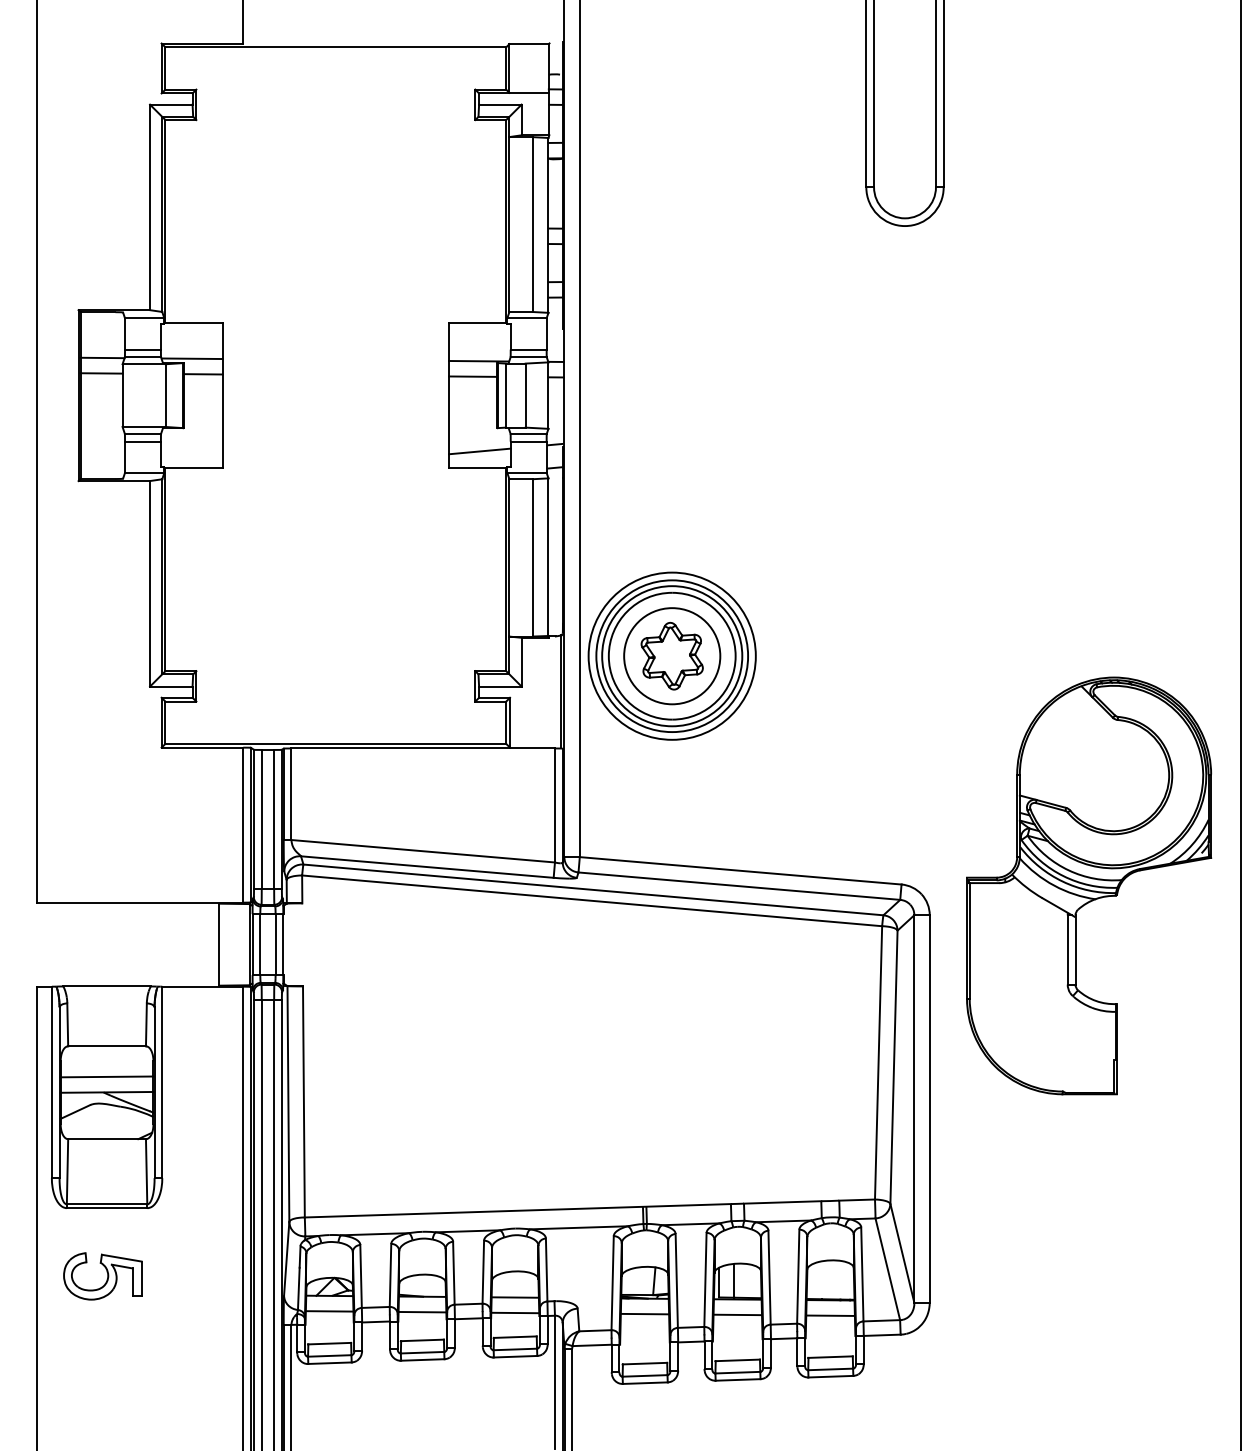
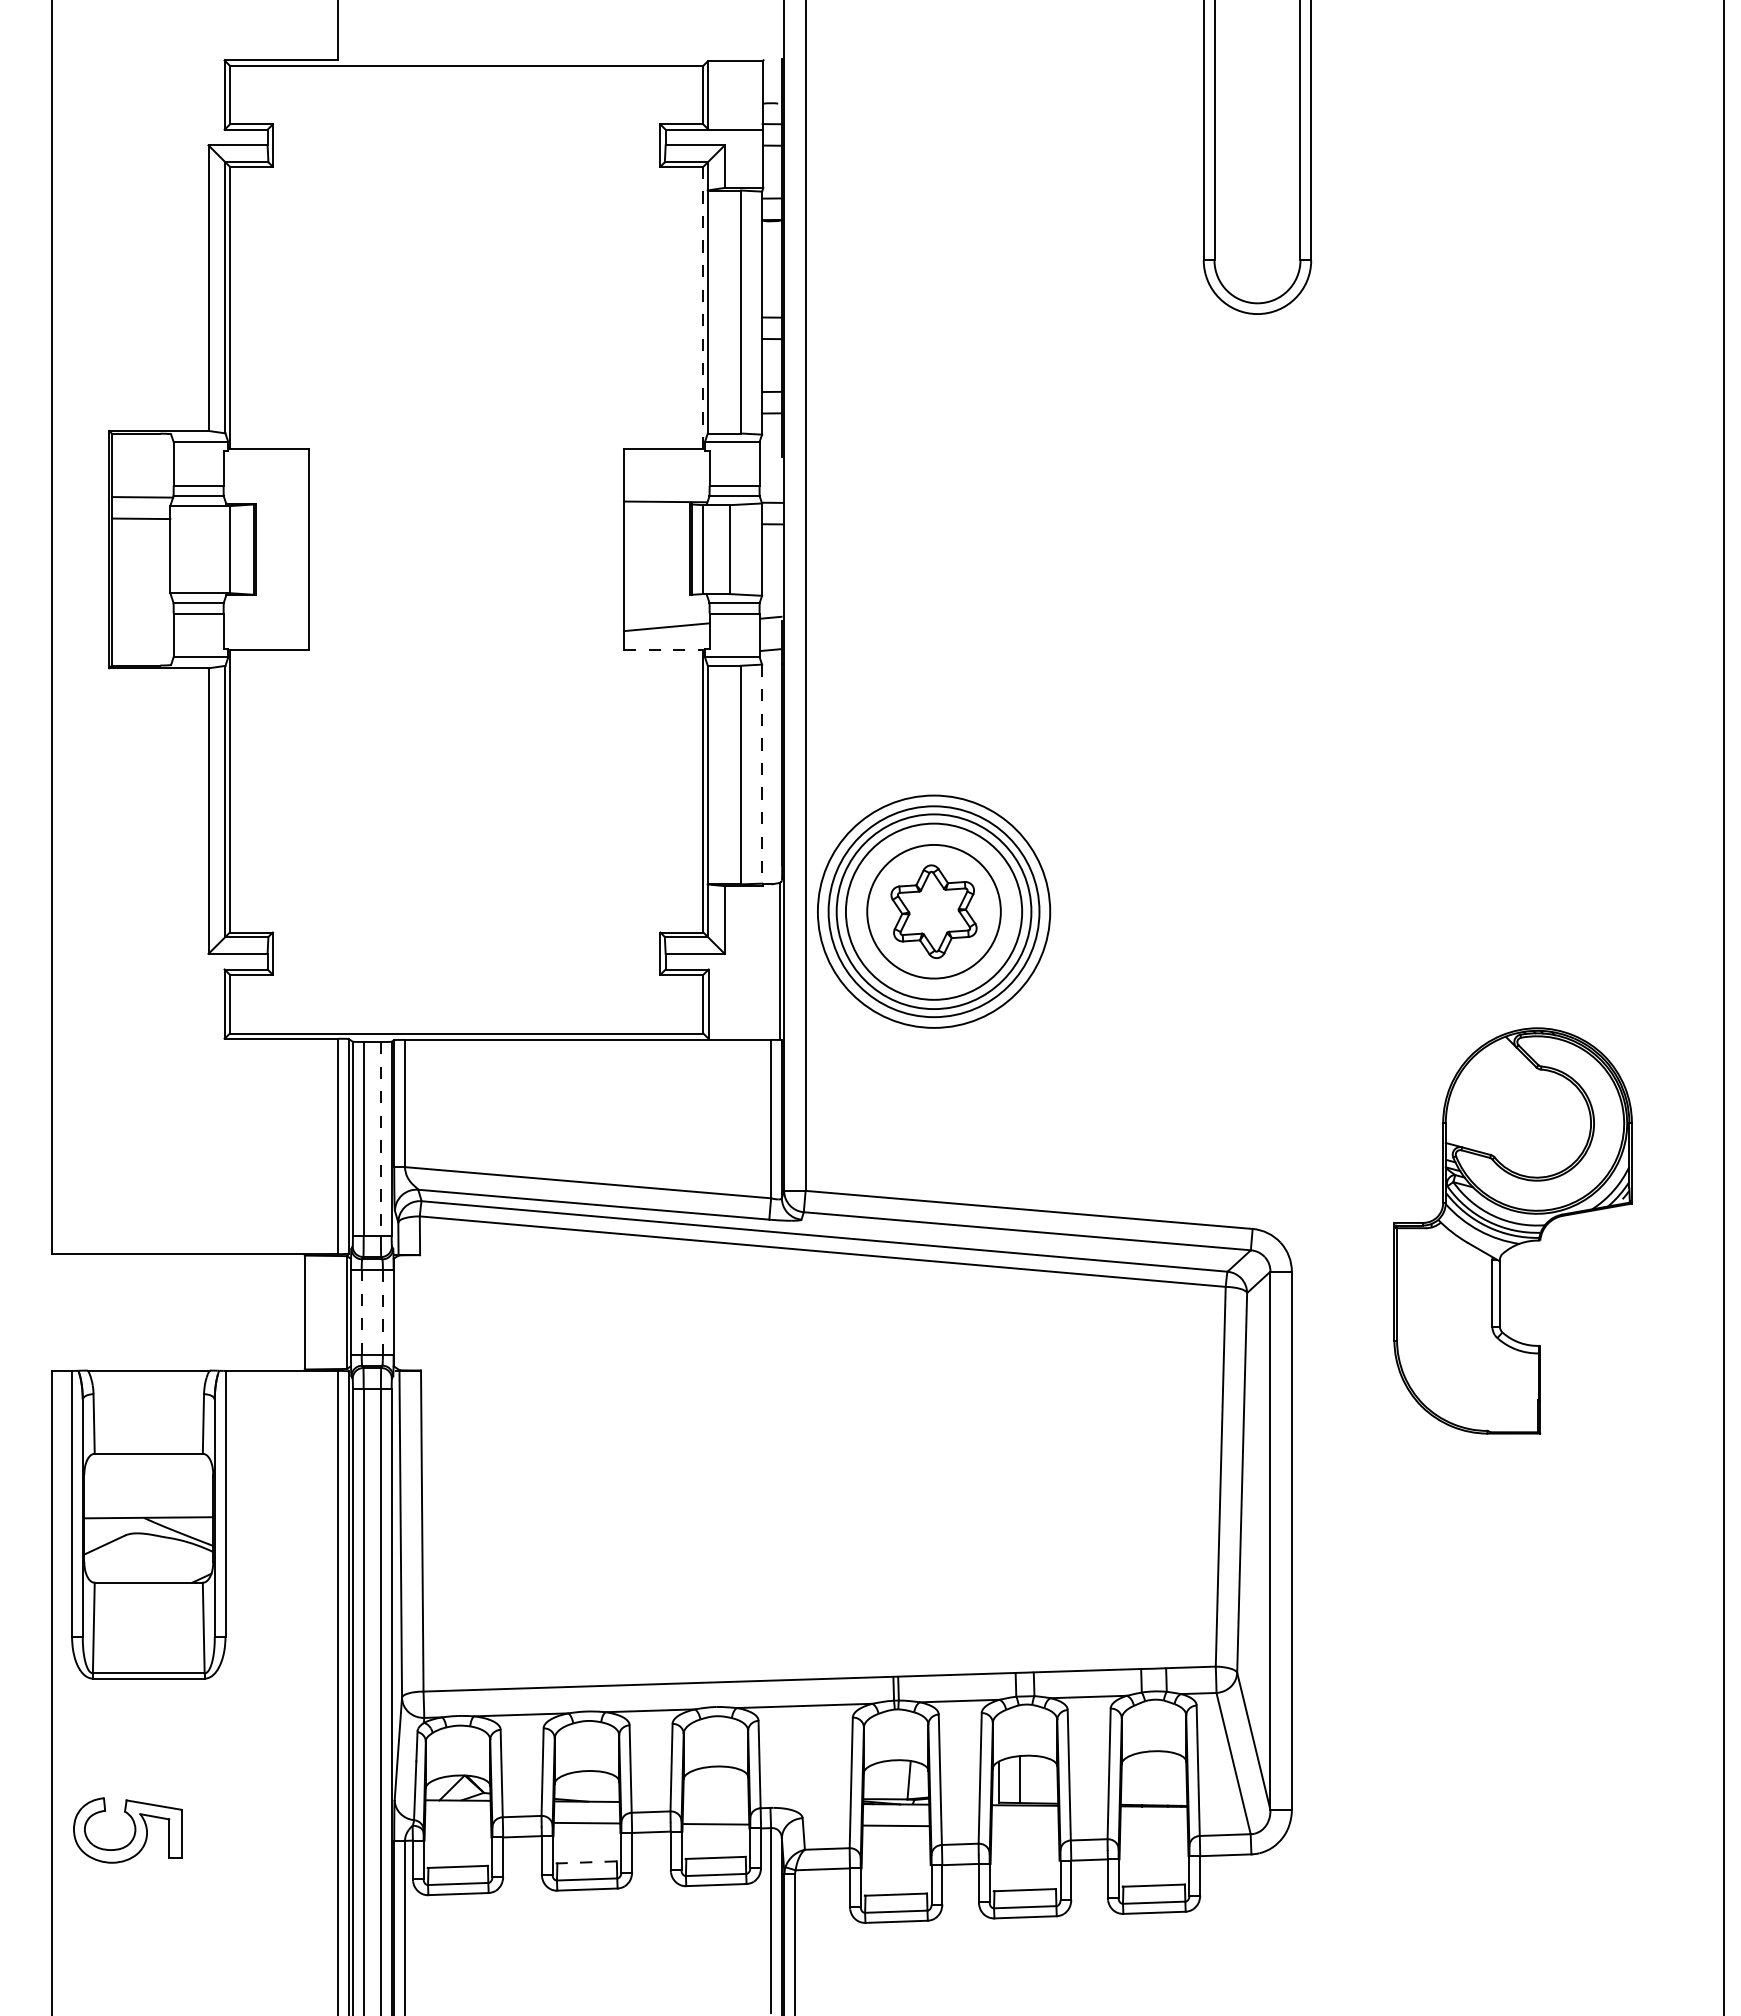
line: (506, 222) -> (703, 308), solid -> dashed
line: (192, 358) -> (267, 498), removed
line: (203, 373) -> (282, 519), removed
line: (473, 376) -> (657, 523), removed
line: (477, 468) -> (663, 650), solid -> dashed
line: (548, 558) -> (762, 775), solid -> dashed
line: (273, 819) -> (380, 1138), solid -> dashed
part: (1088, 885) -> (1512, 1230), size x0.7
line: (260, 944) -> (361, 1312), solid -> dashed
line: (275, 945) -> (382, 1313), solid -> dashed
line: (106, 1076) -> (148, 1495), removed
part: (107, 1276) -> (134, 1830), moved
line: (514, 1297) -> (715, 1802), removed
line: (329, 1310) -> (458, 1821), removed
line: (737, 1314) -> (1024, 1826), removed
line: (830, 1315) -> (1153, 1827), removed
line: (422, 1340) -> (587, 1862), solid -> dashed

